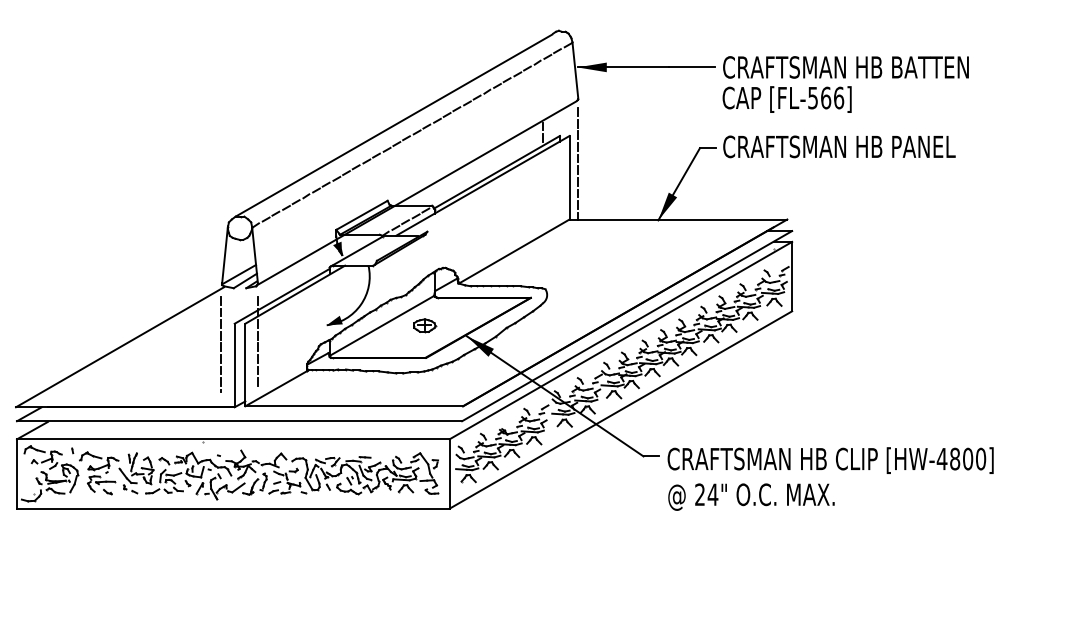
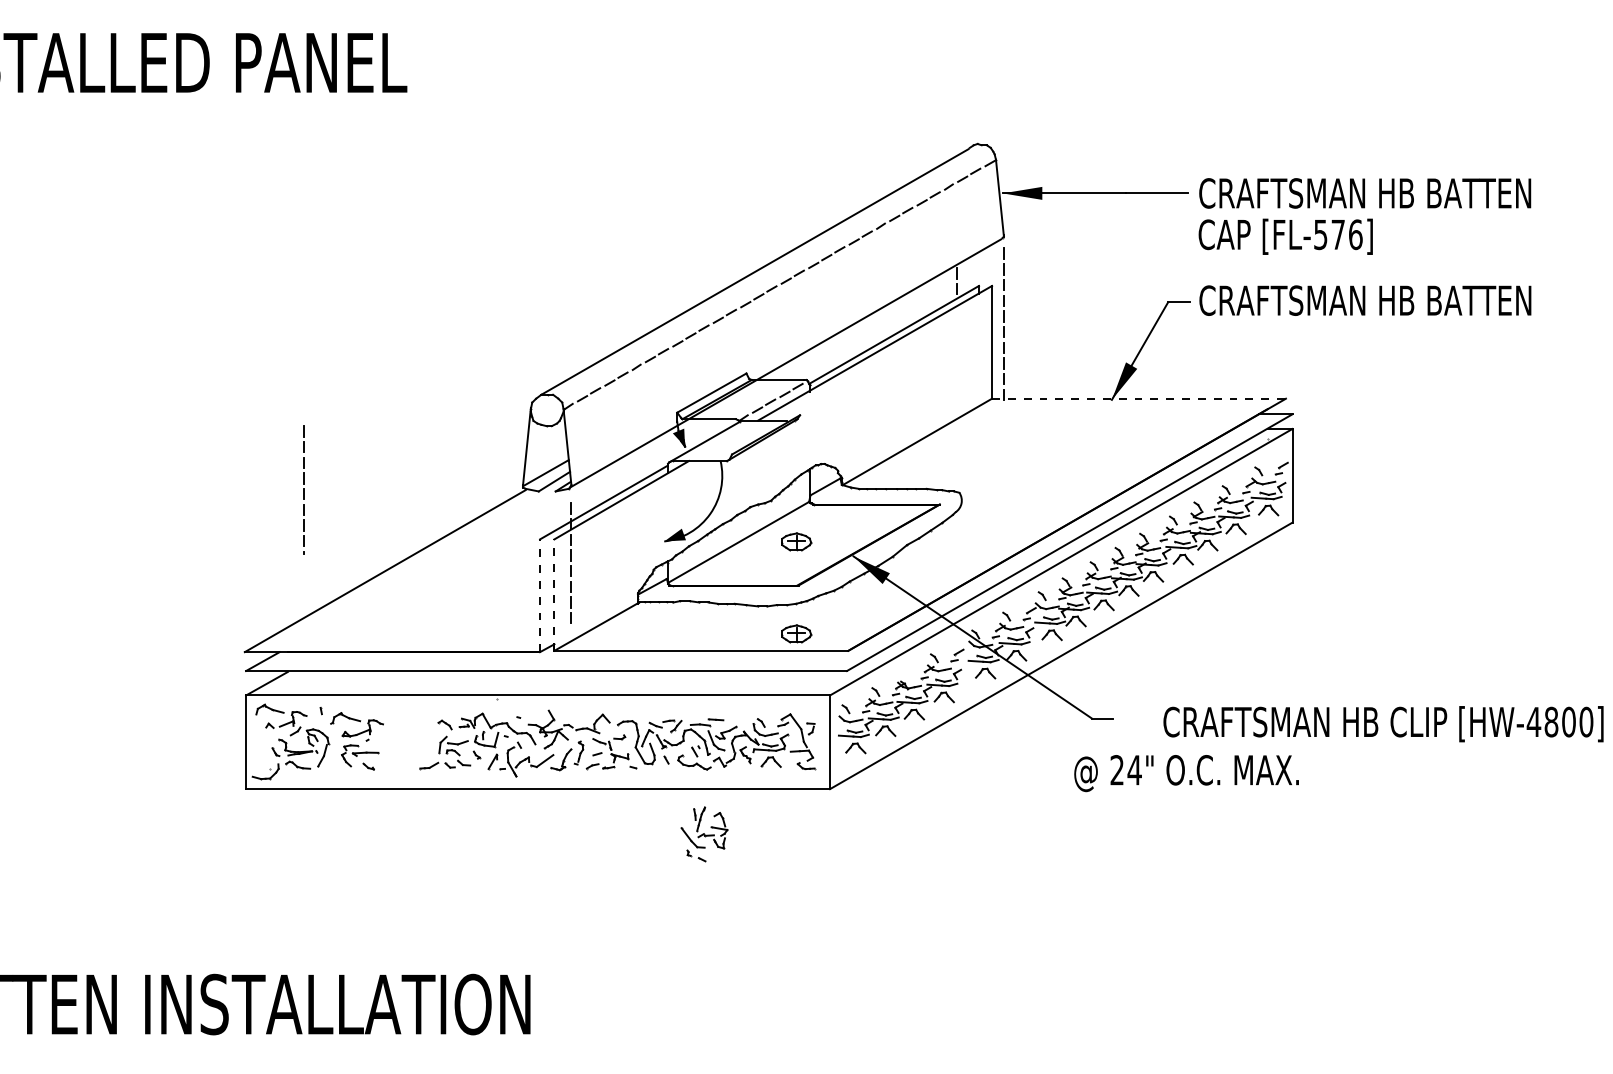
text: (826, 97) -> (1338, 234), [FL-566] -> [FL-576]
text: (931, 146) -> (1480, 300), CRAFTSMAN HB PANEL -> CRAFTSMAN HB BATTEN
line: (678, 219) -> (1139, 398), solid -> dashed
line: (220, 343) -> (303, 489), moved
line: (235, 365) -> (540, 595), solid -> dashed
line: (245, 365) -> (554, 595), solid -> dashed
part: (424, 393) -> (796, 633), added
text: (830, 460) -> (1383, 724), moved
part: (136, 473) -> (704, 834), moved
text: (751, 497) -> (1186, 773), moved

